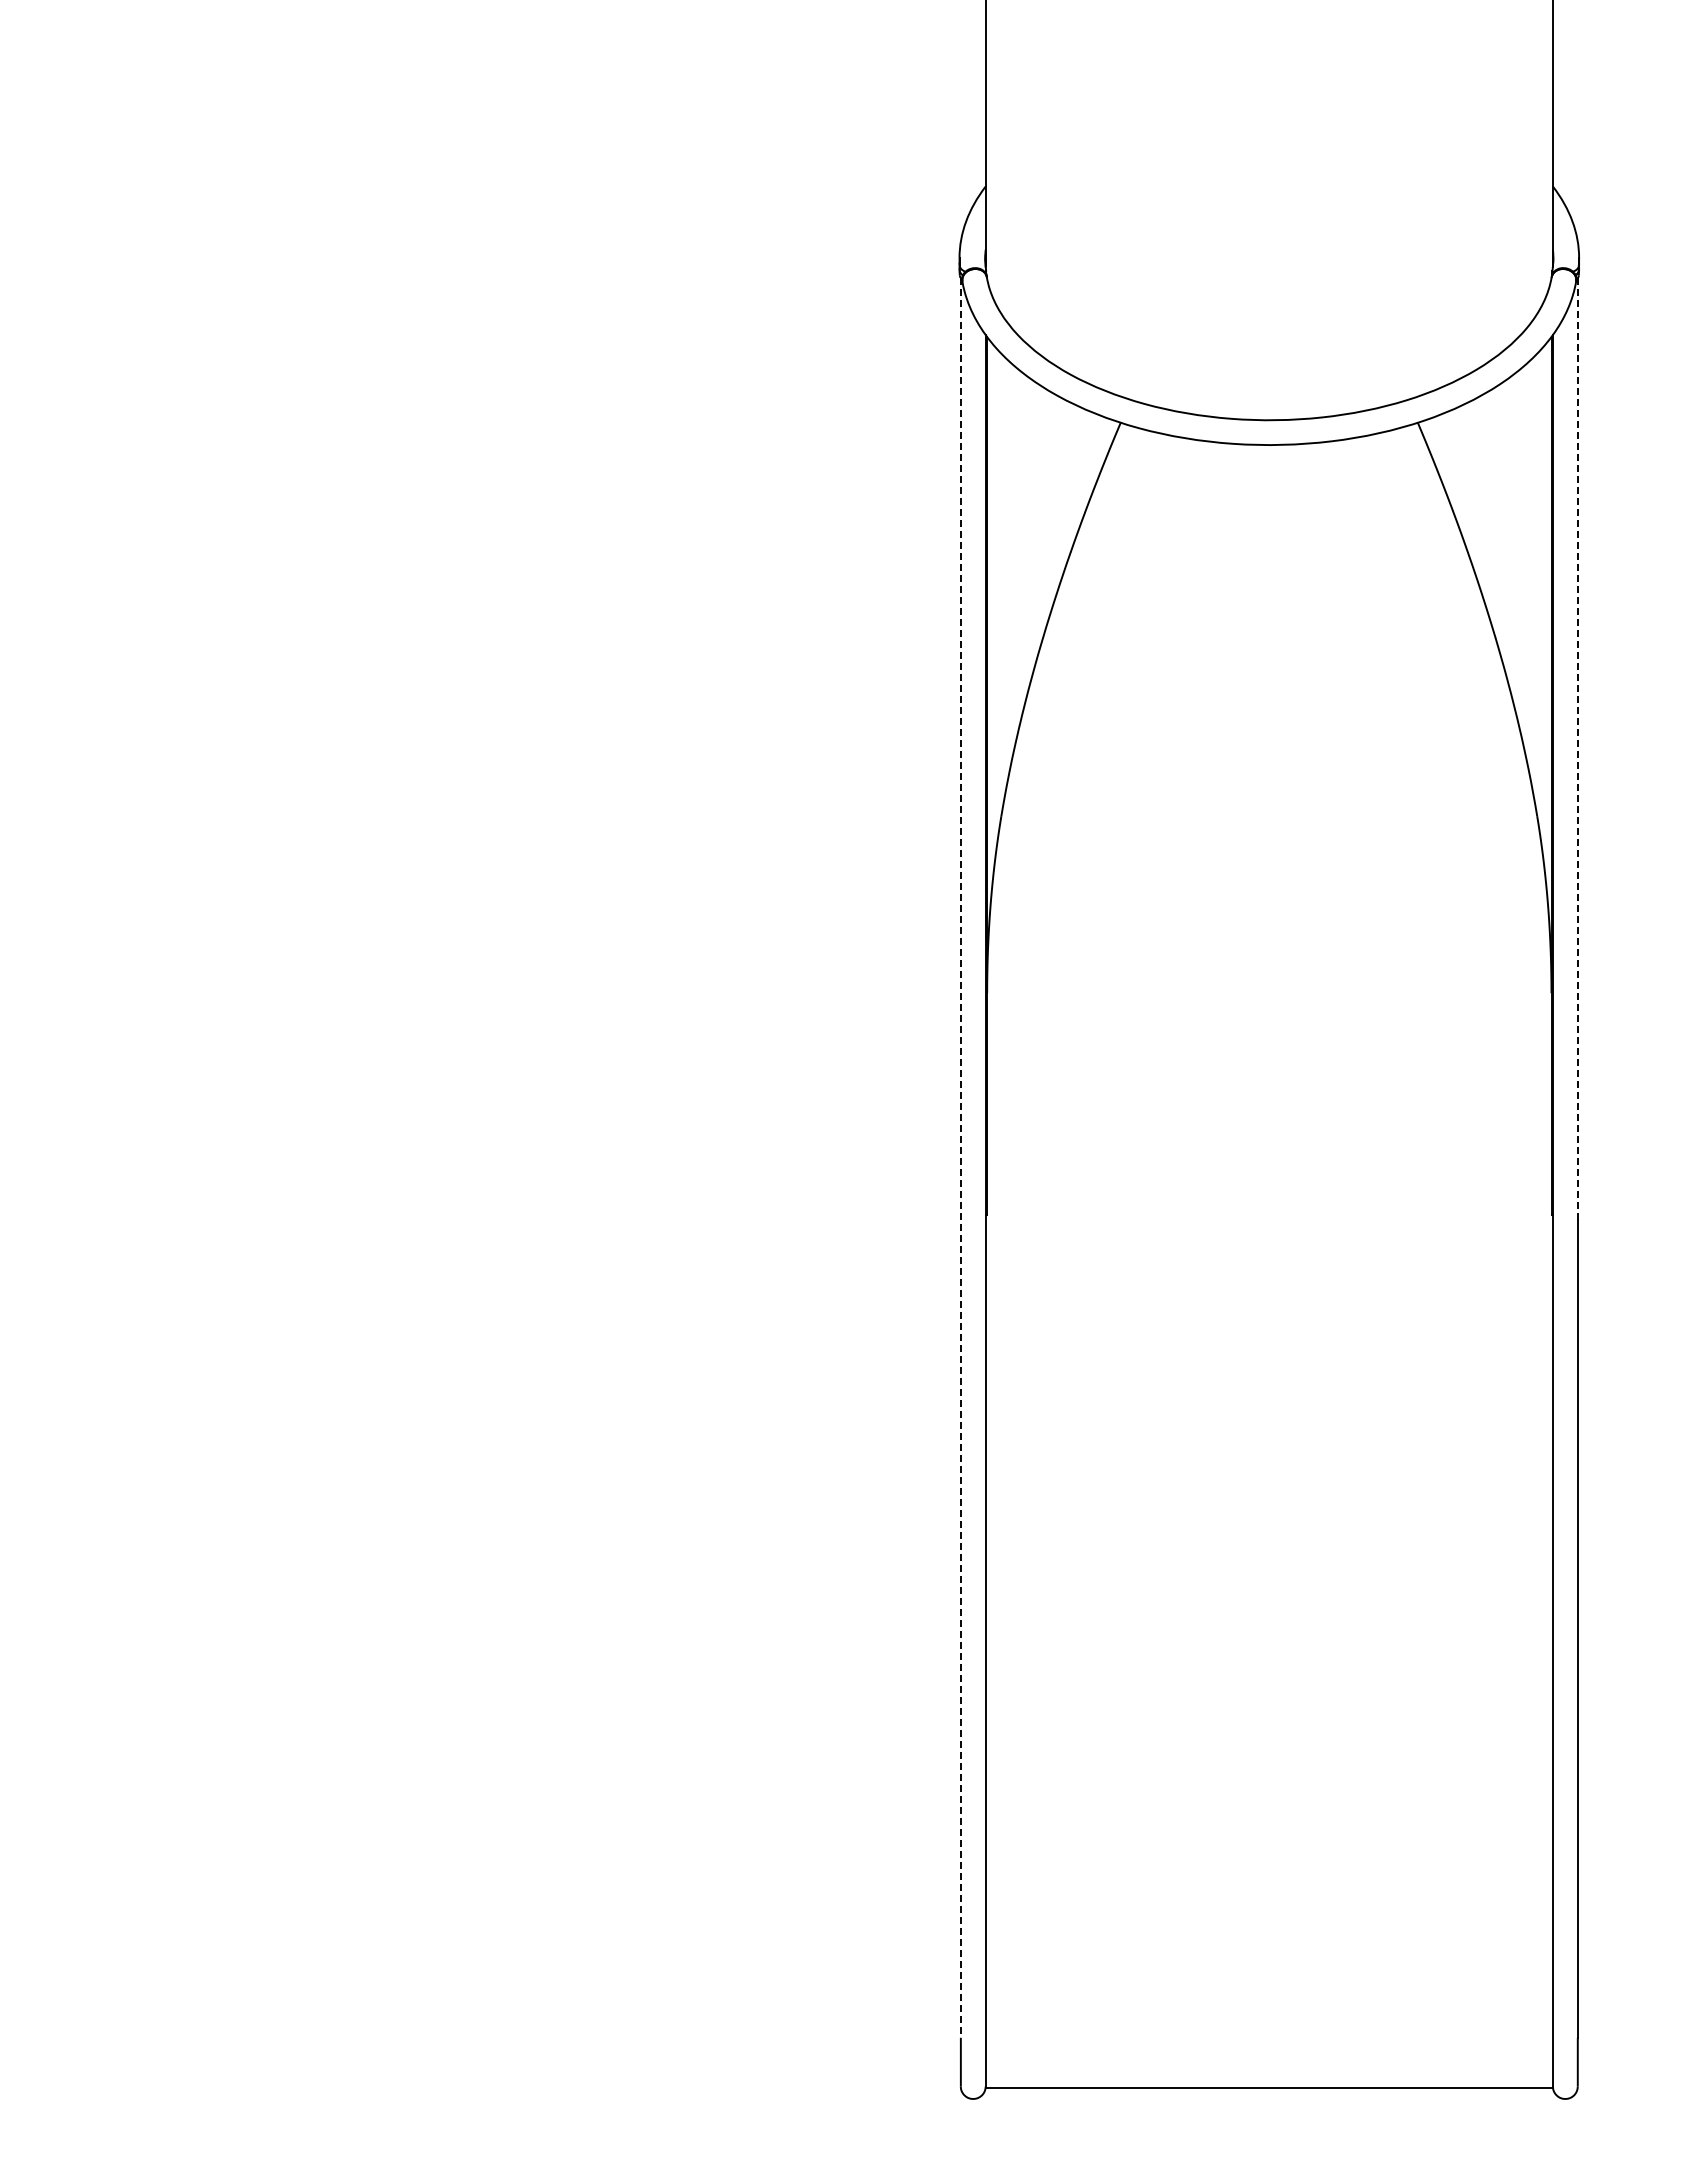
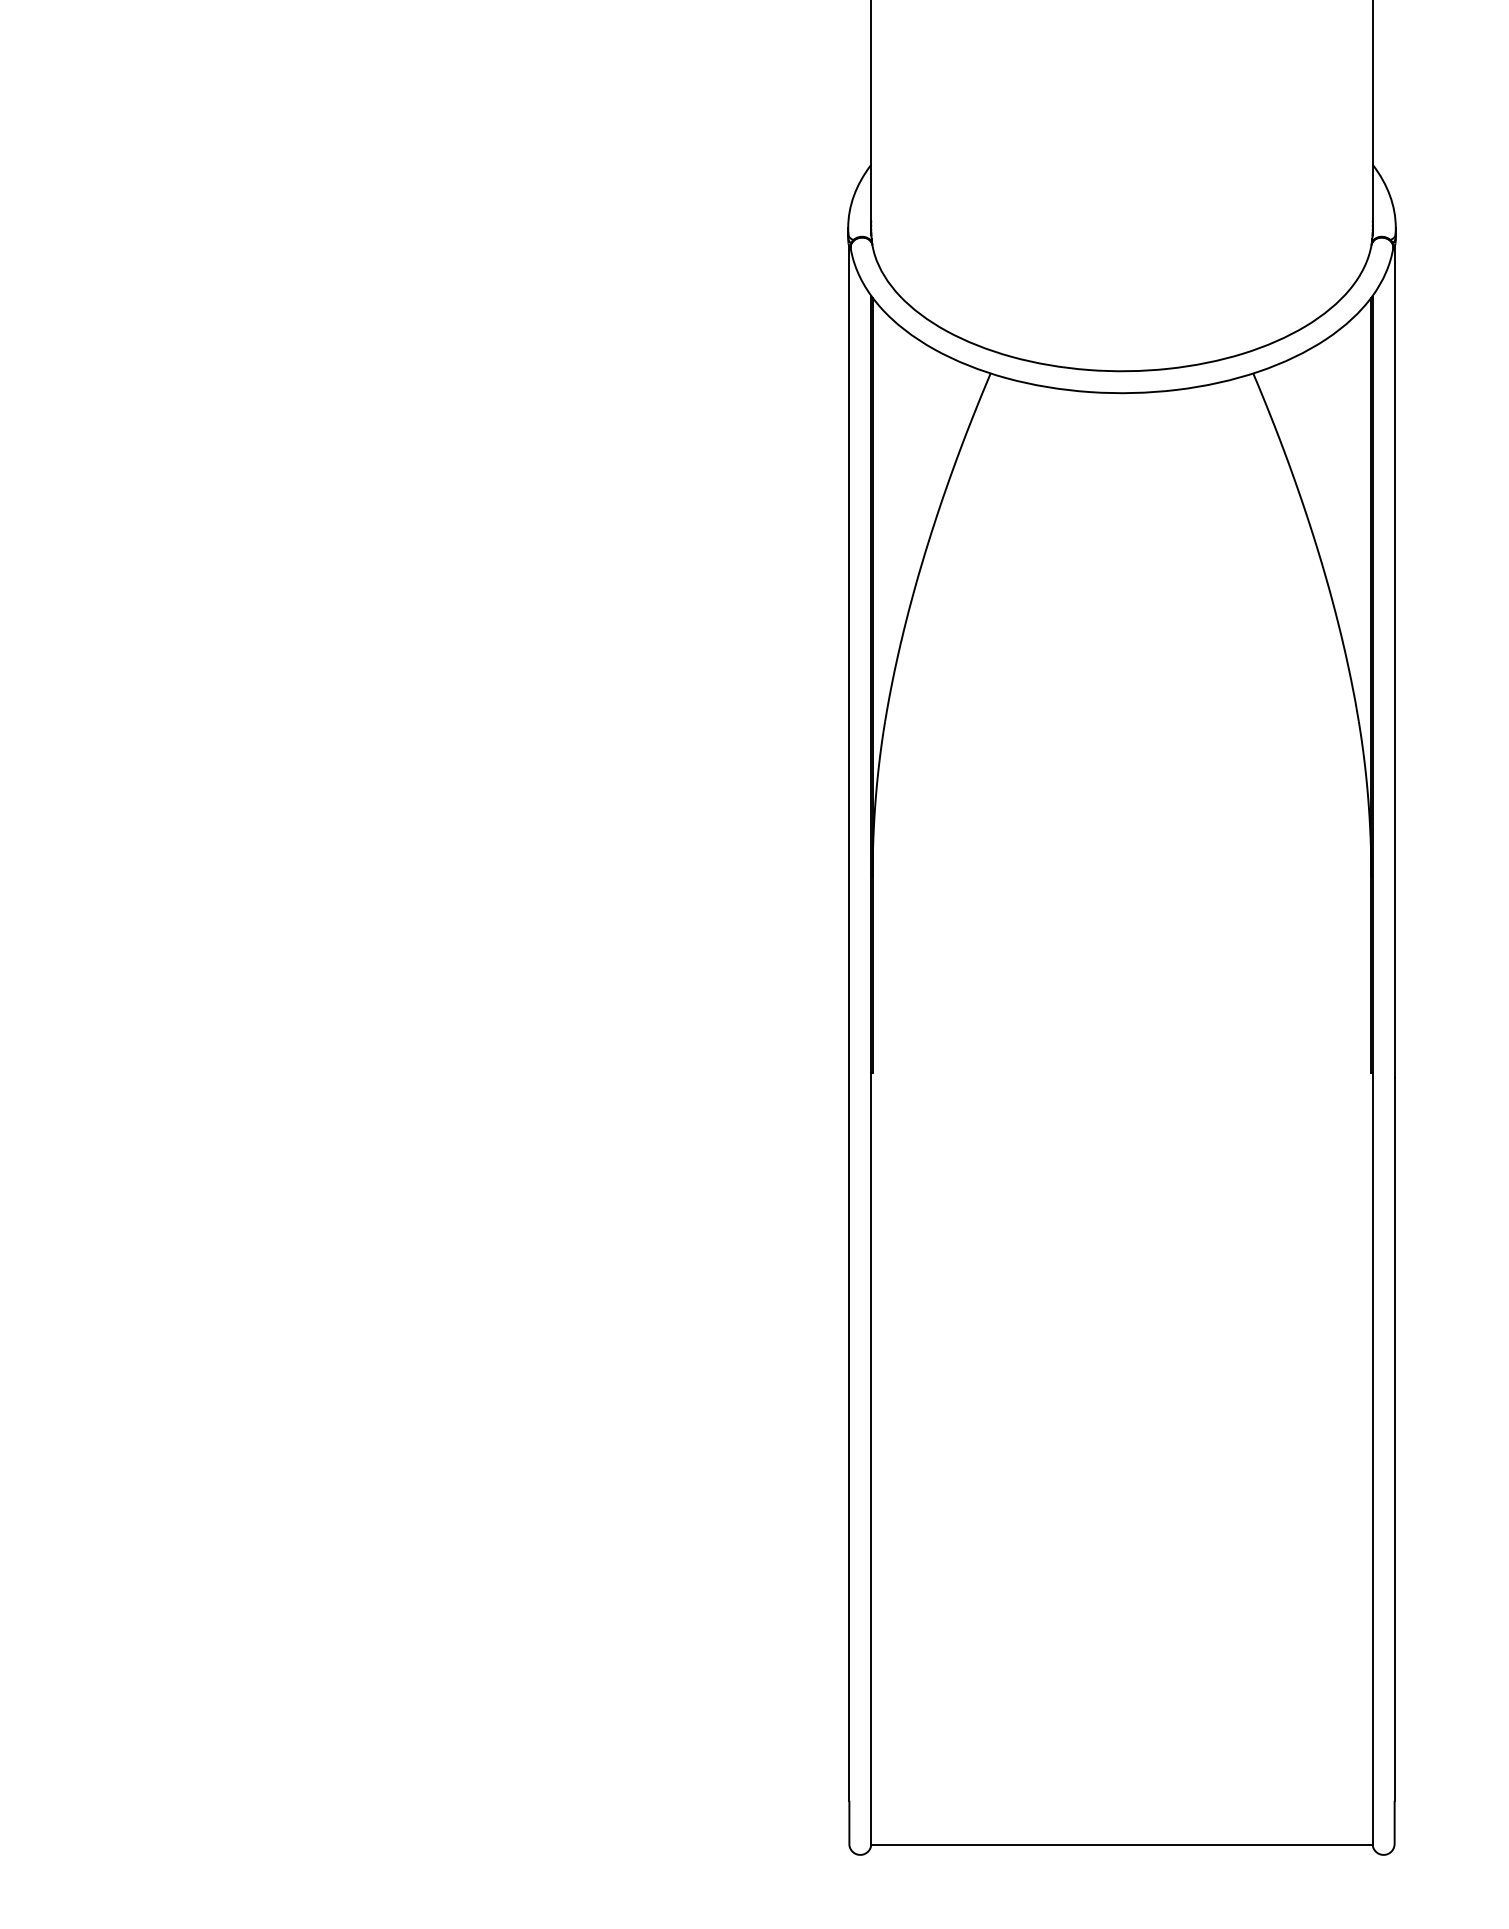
line: (1577, 749) -> (1394, 662), dashed -> solid
line: (960, 1158) -> (849, 1023), dashed -> solid

